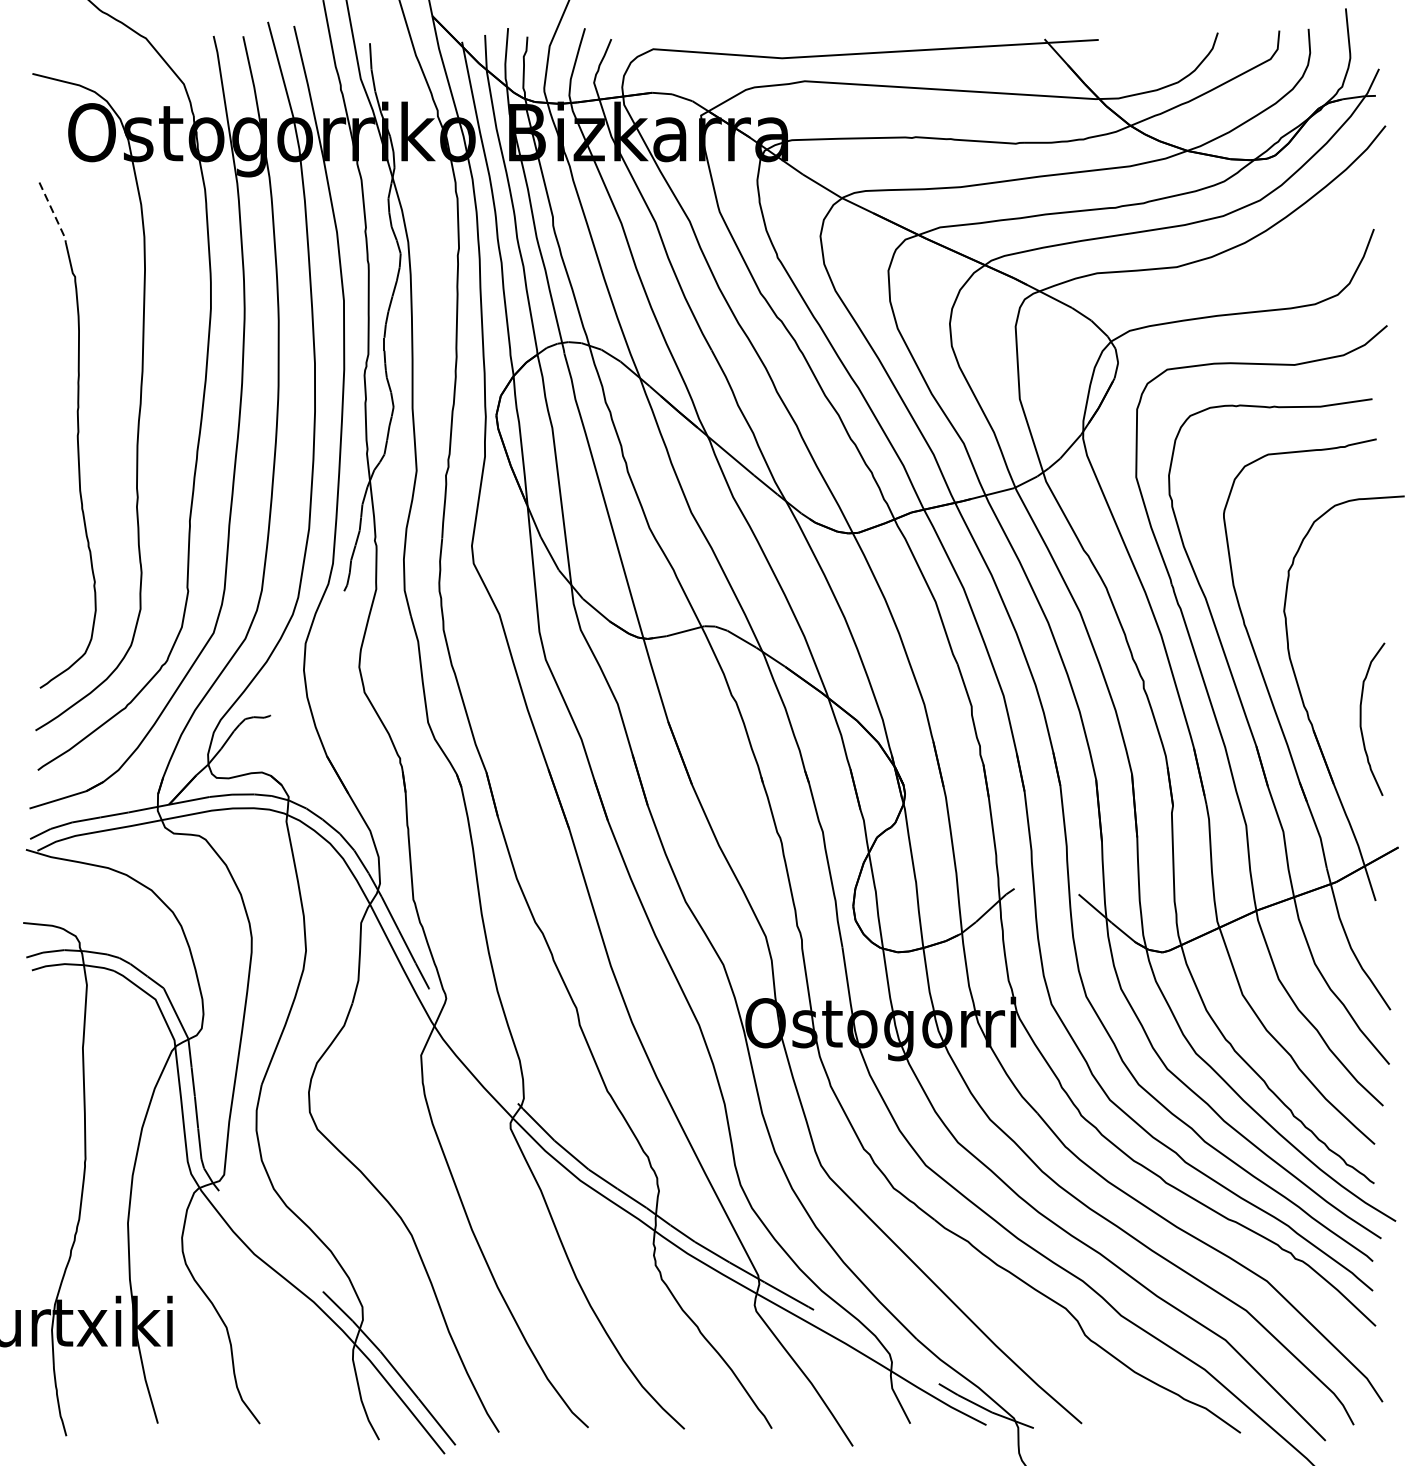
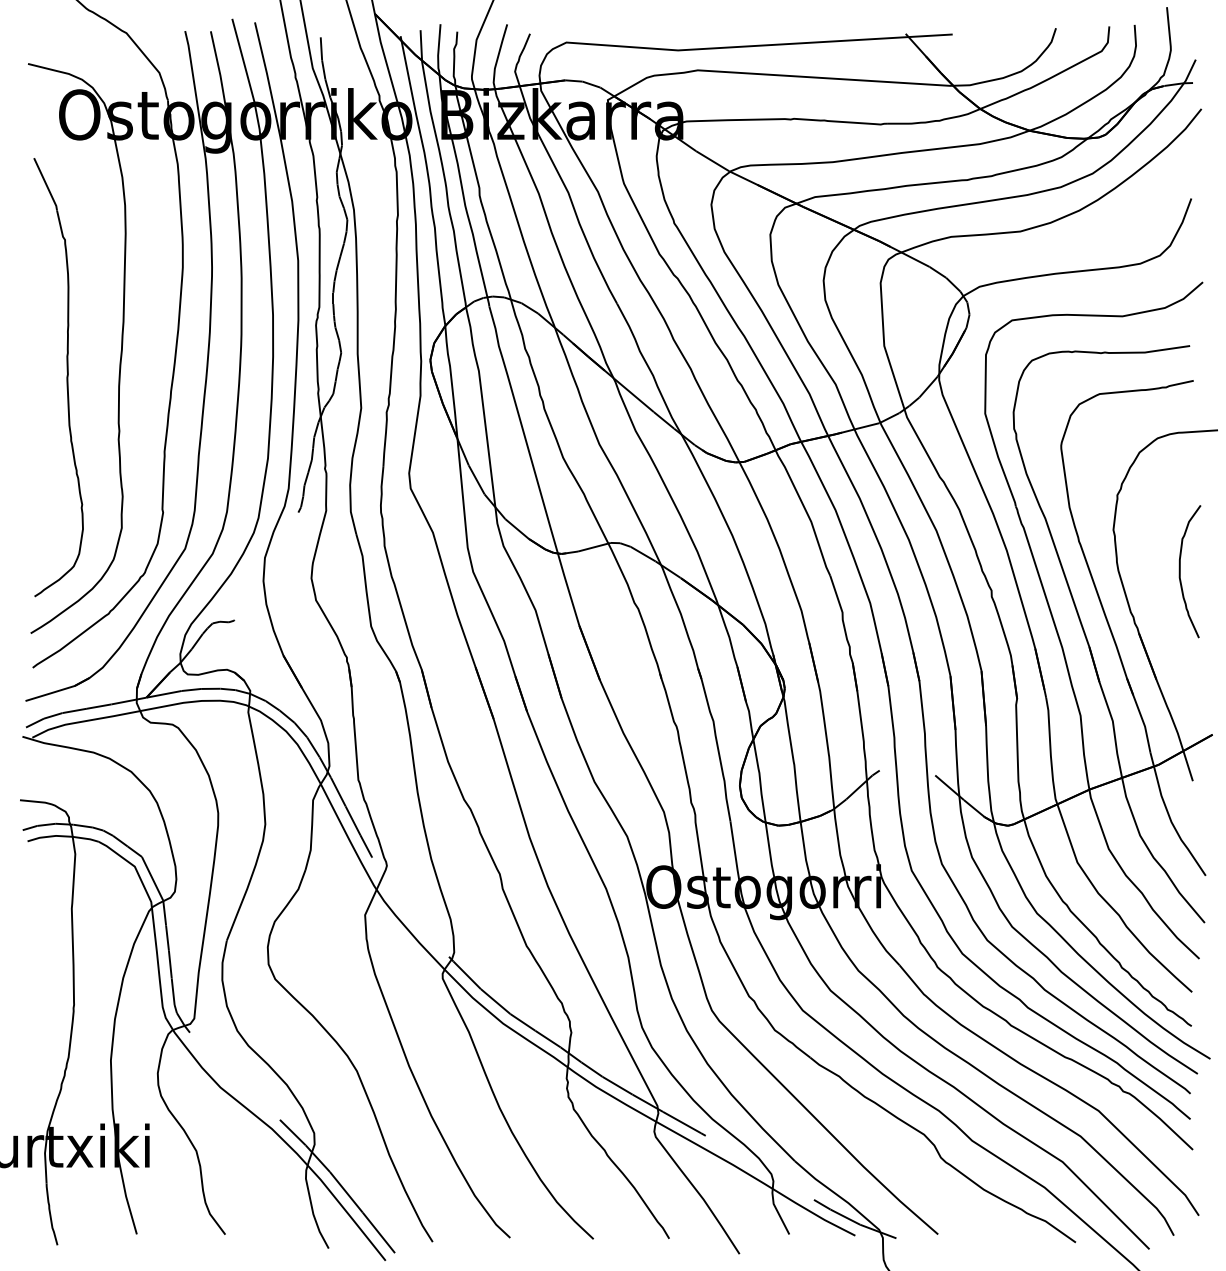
line: (53, 214) -> (46, 185), dashed -> solid
curve: (1361, 719) -> (1180, 571), moved

